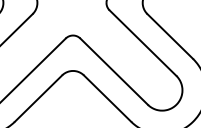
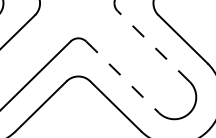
line: (142, 43) -> (153, 46), solid -> dashed
line: (114, 72) -> (123, 78), solid -> dashed

